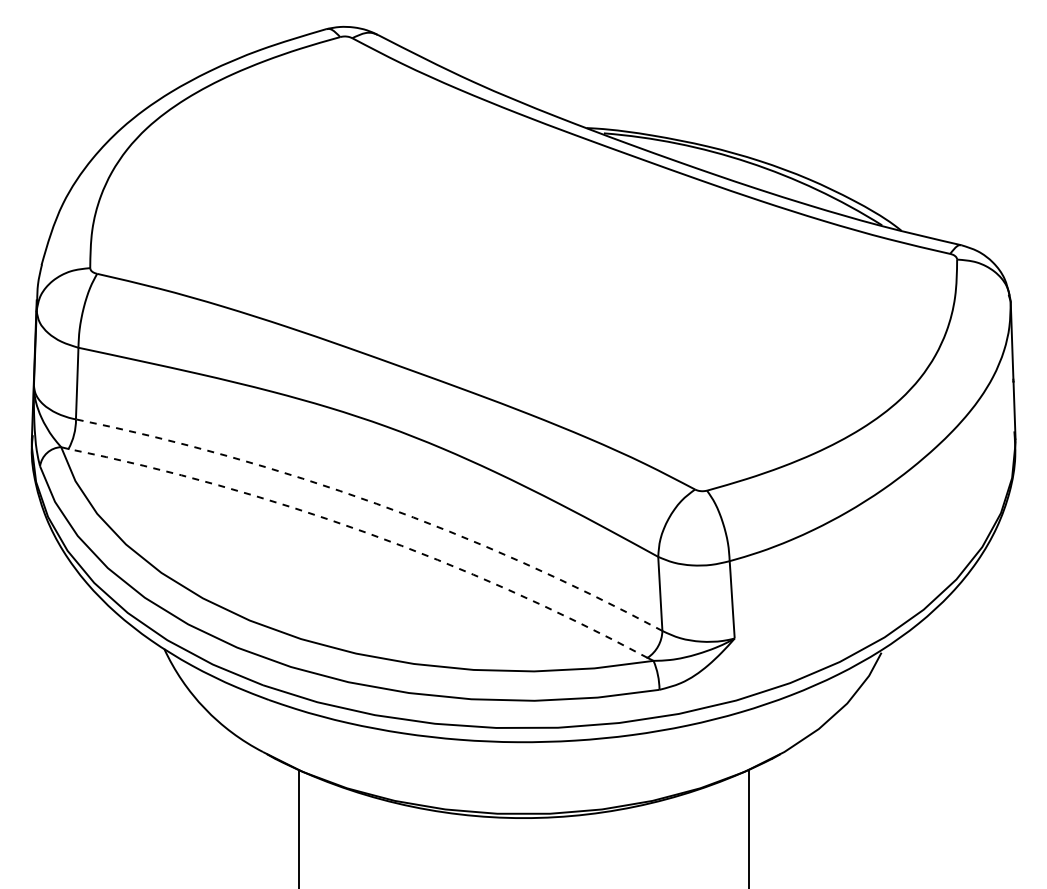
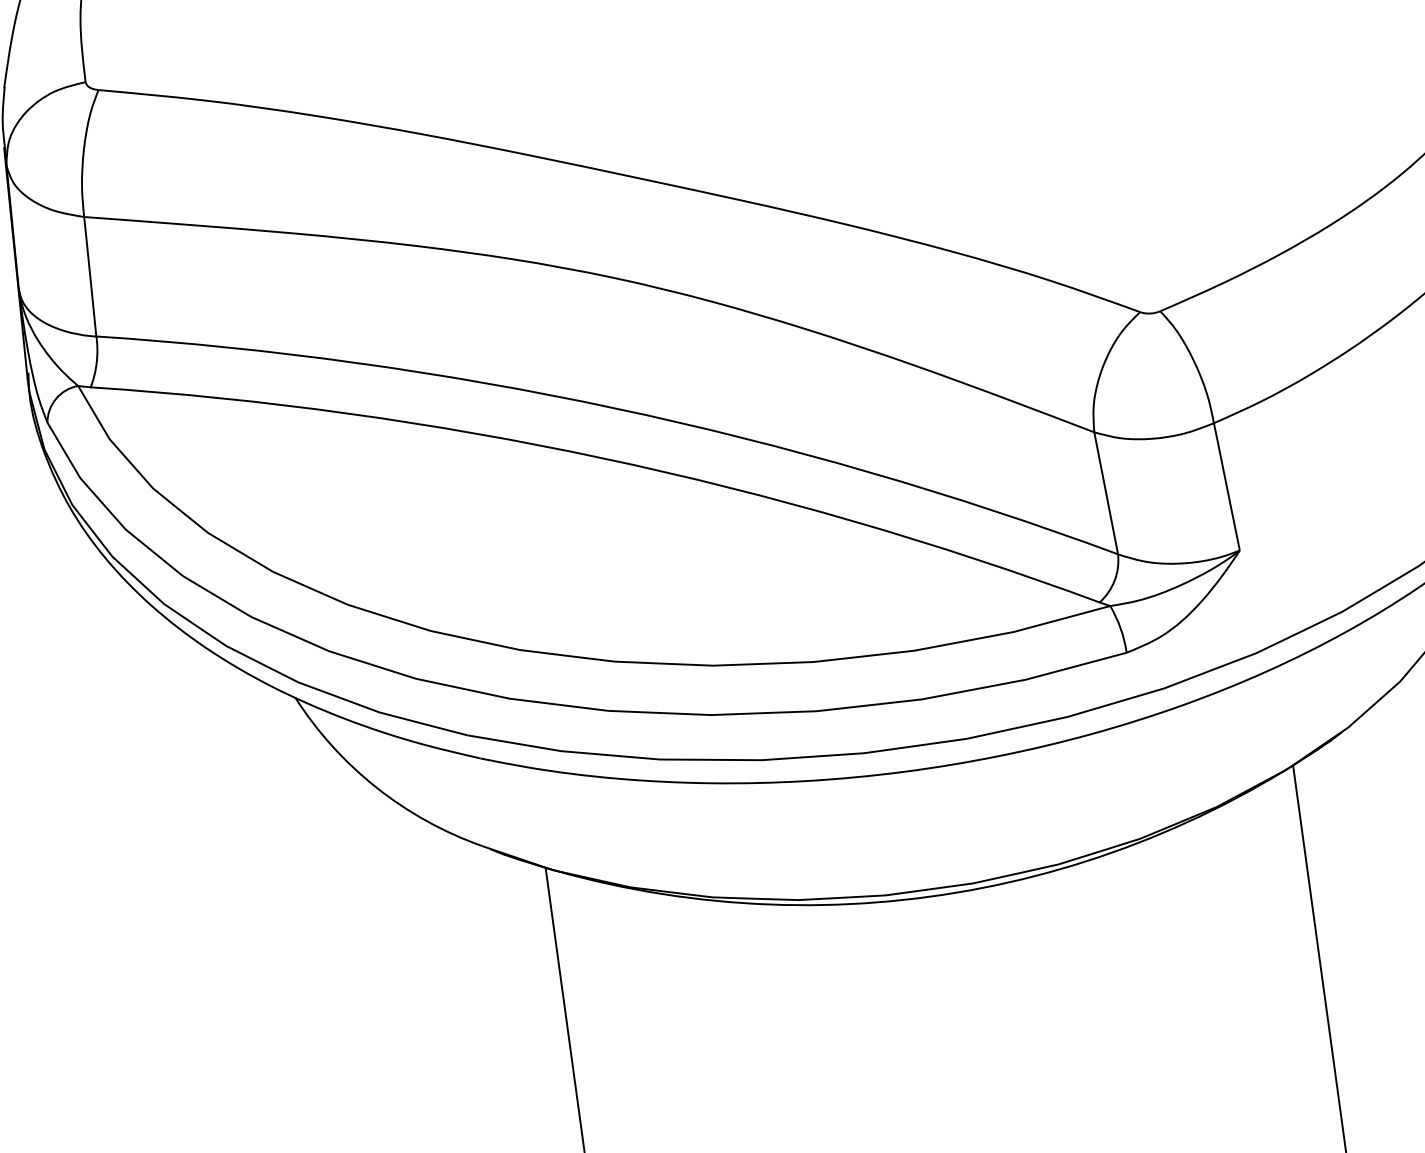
arc: (376, 503) -> (614, 407), dashed -> solid
arc: (365, 532) -> (602, 458), dashed -> solid

